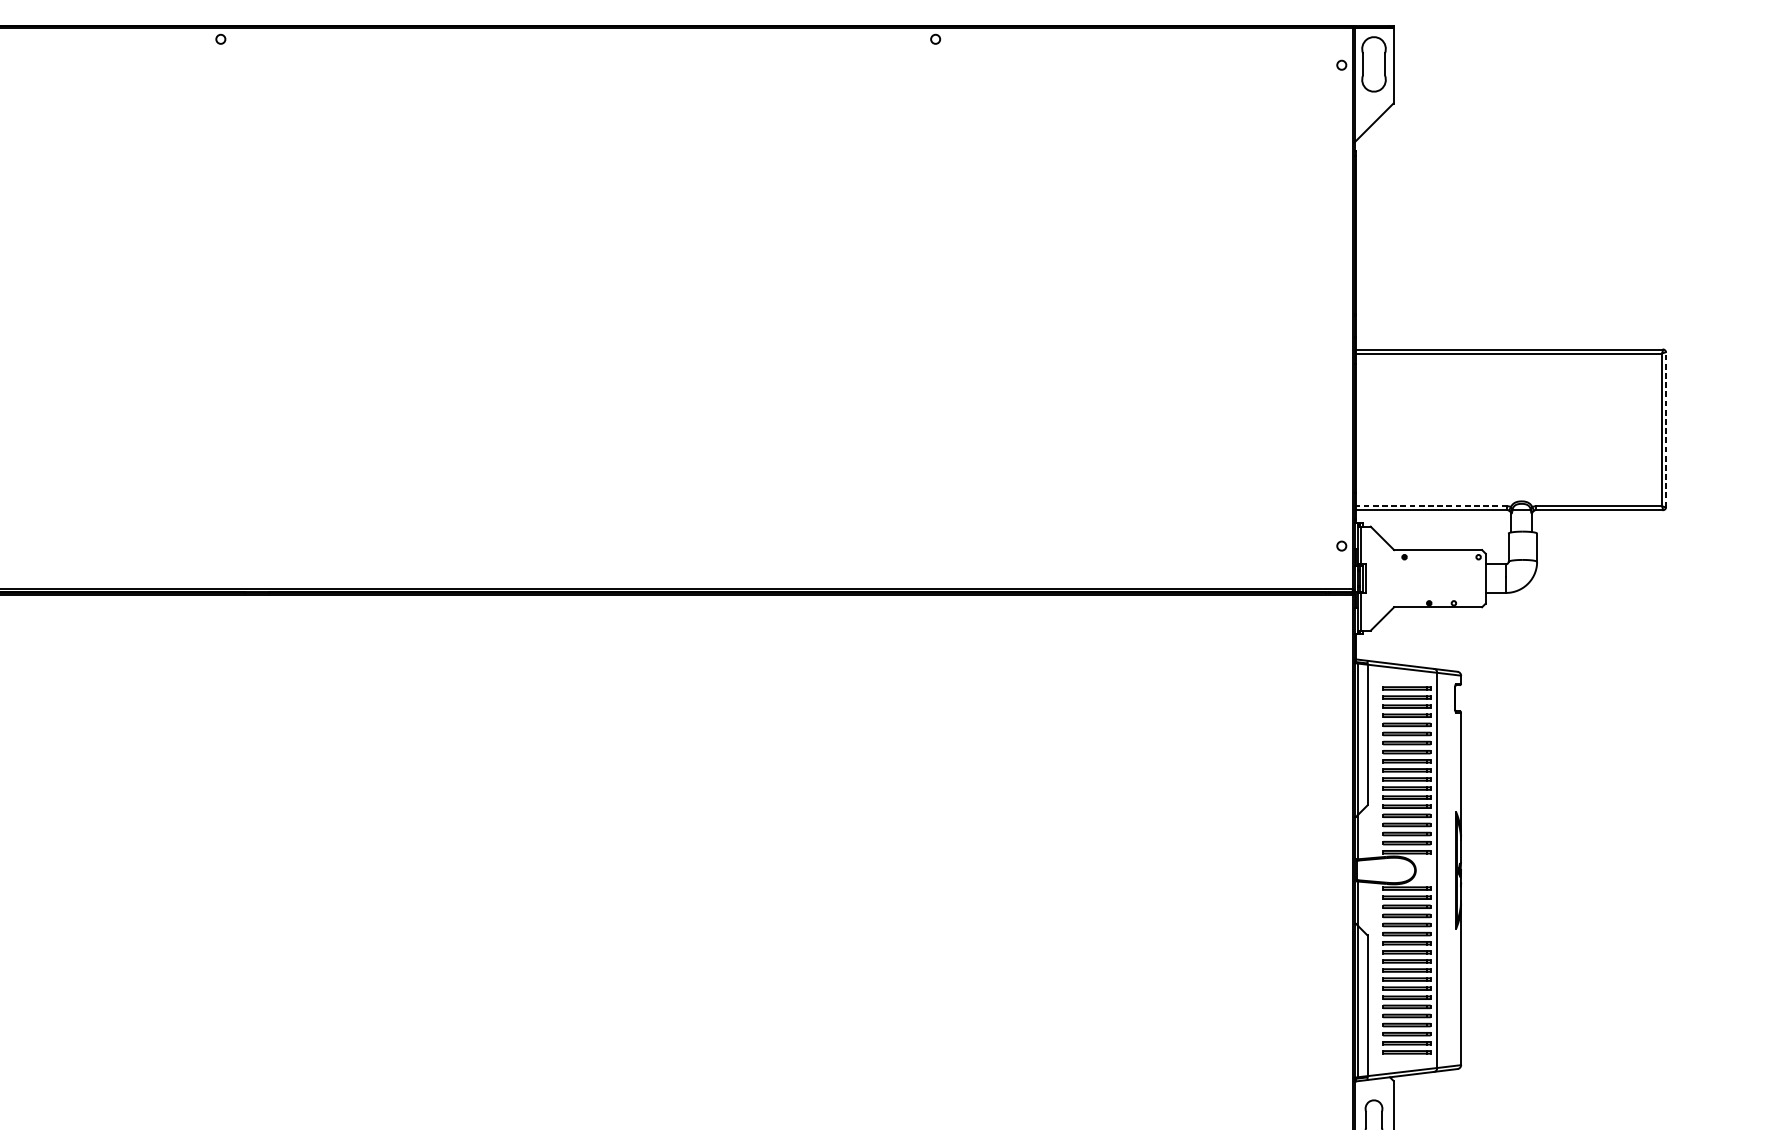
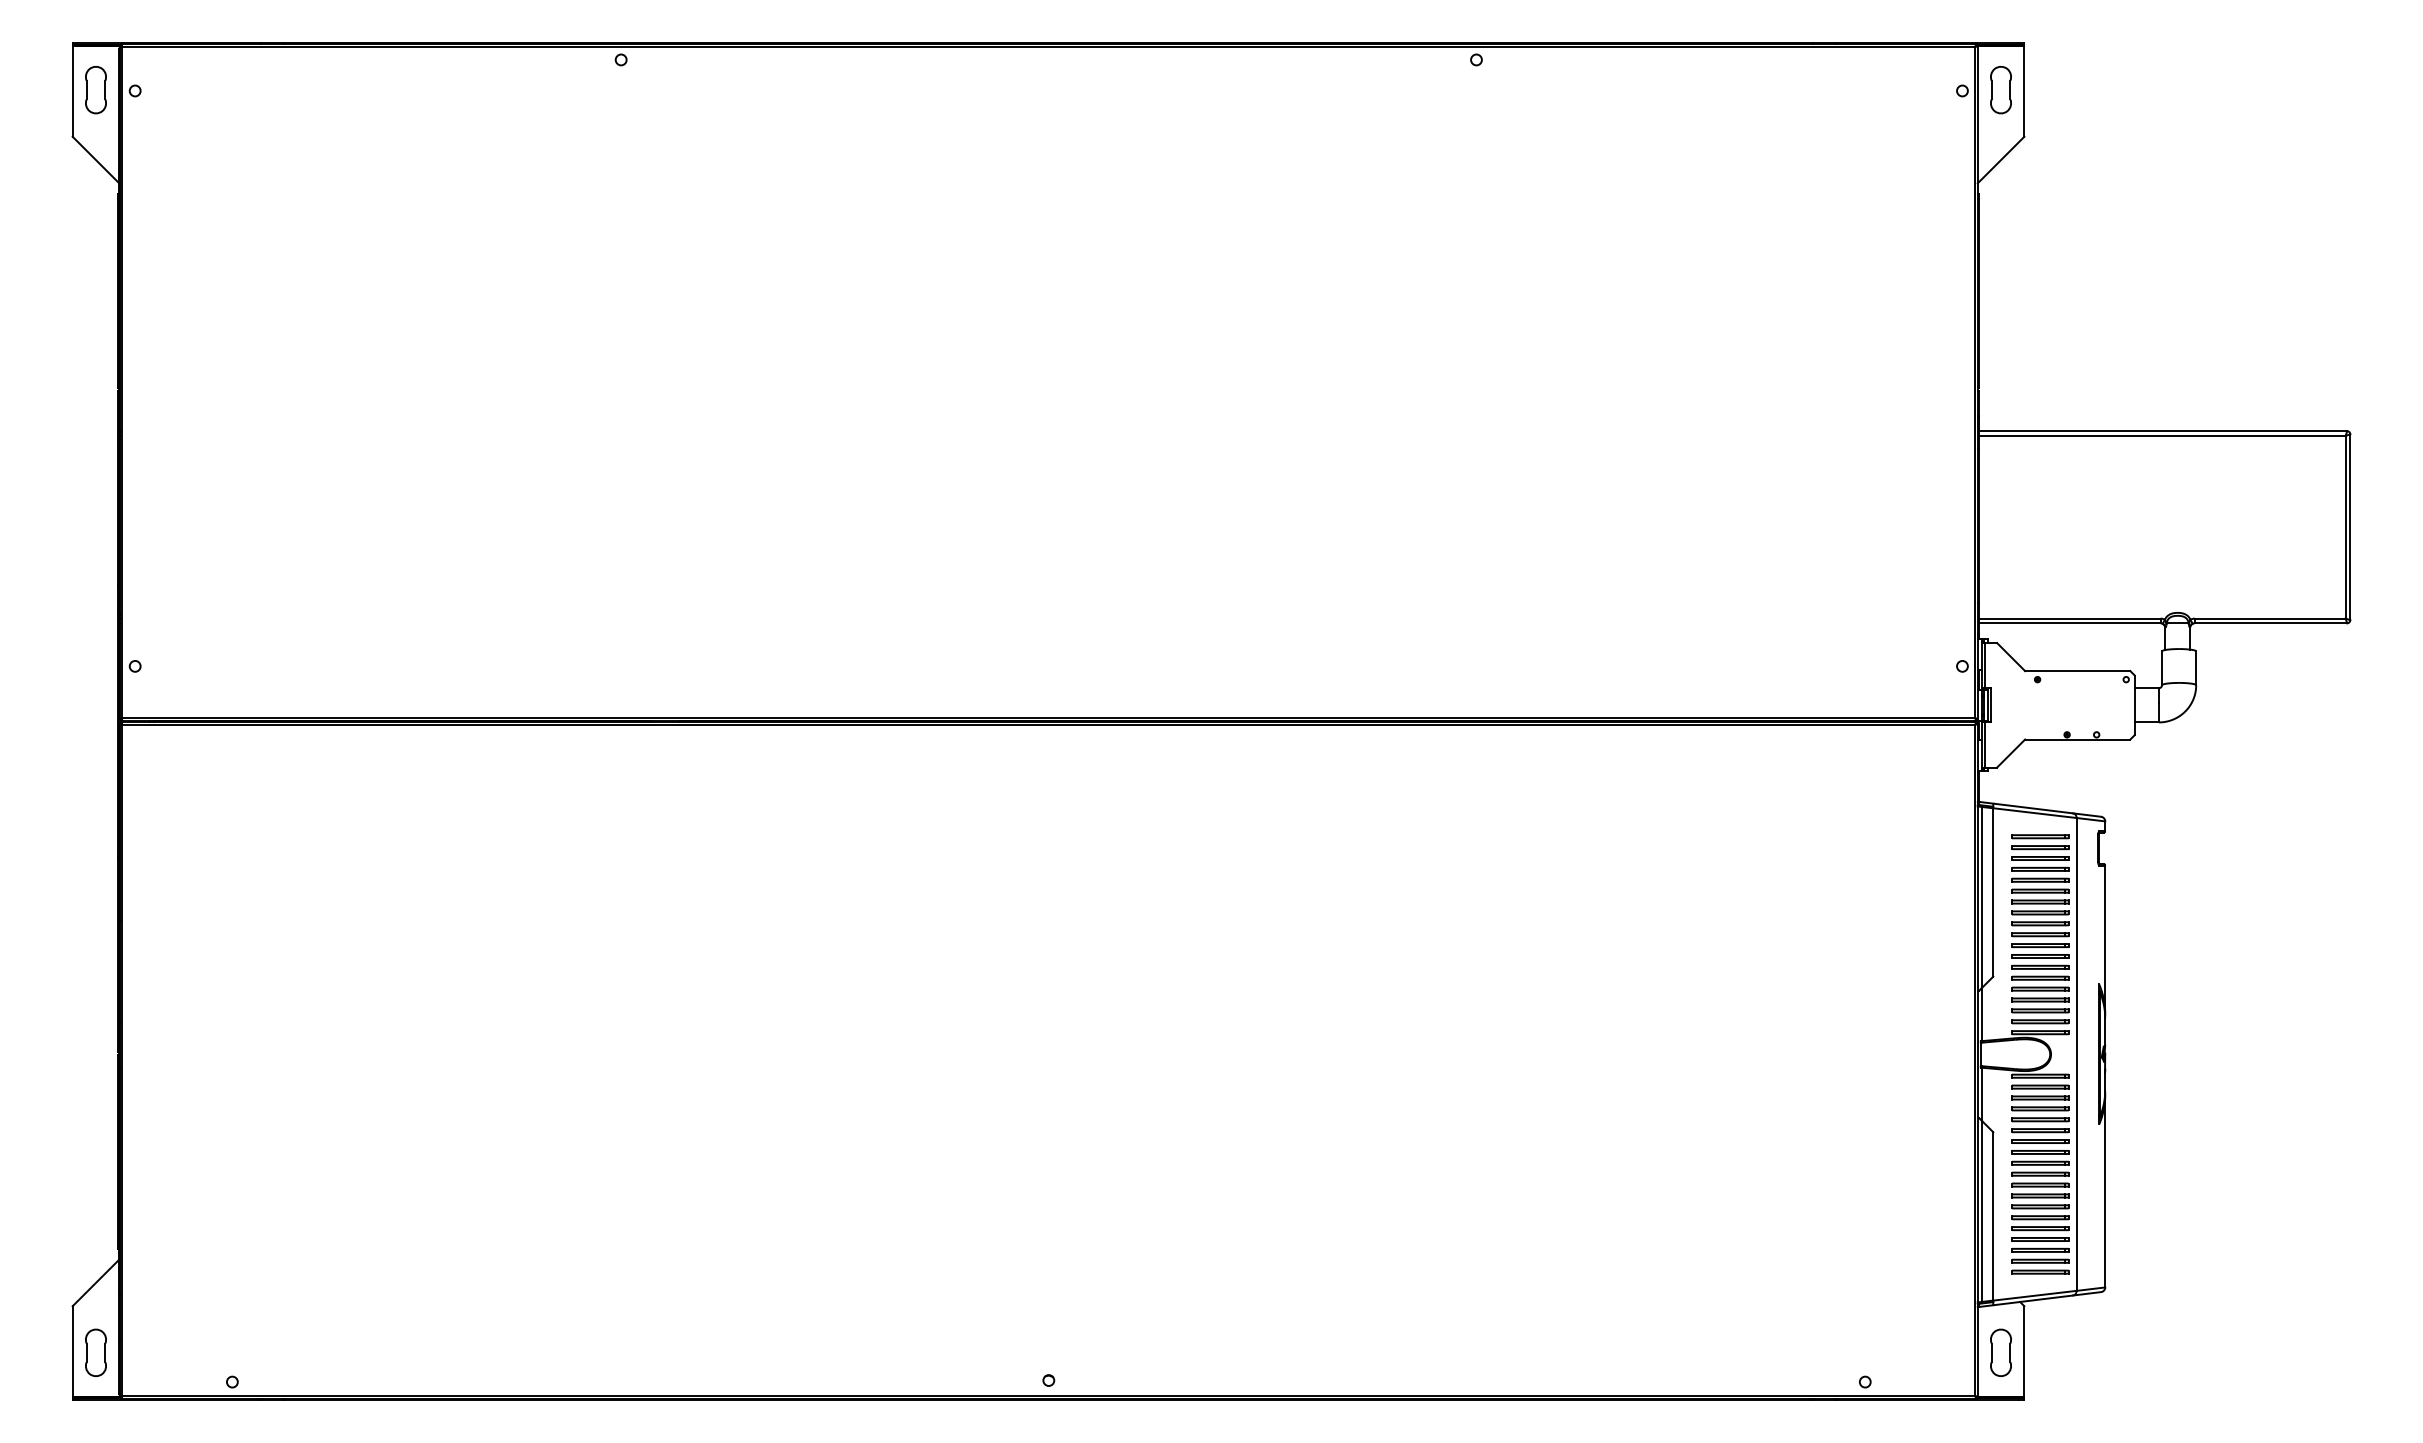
part: (1373, 64) -> (2000, 90), size x0.71
line: (1666, 430) -> (2350, 527), dashed -> solid
line: (1431, 506) -> (2069, 618), dashed -> solid

